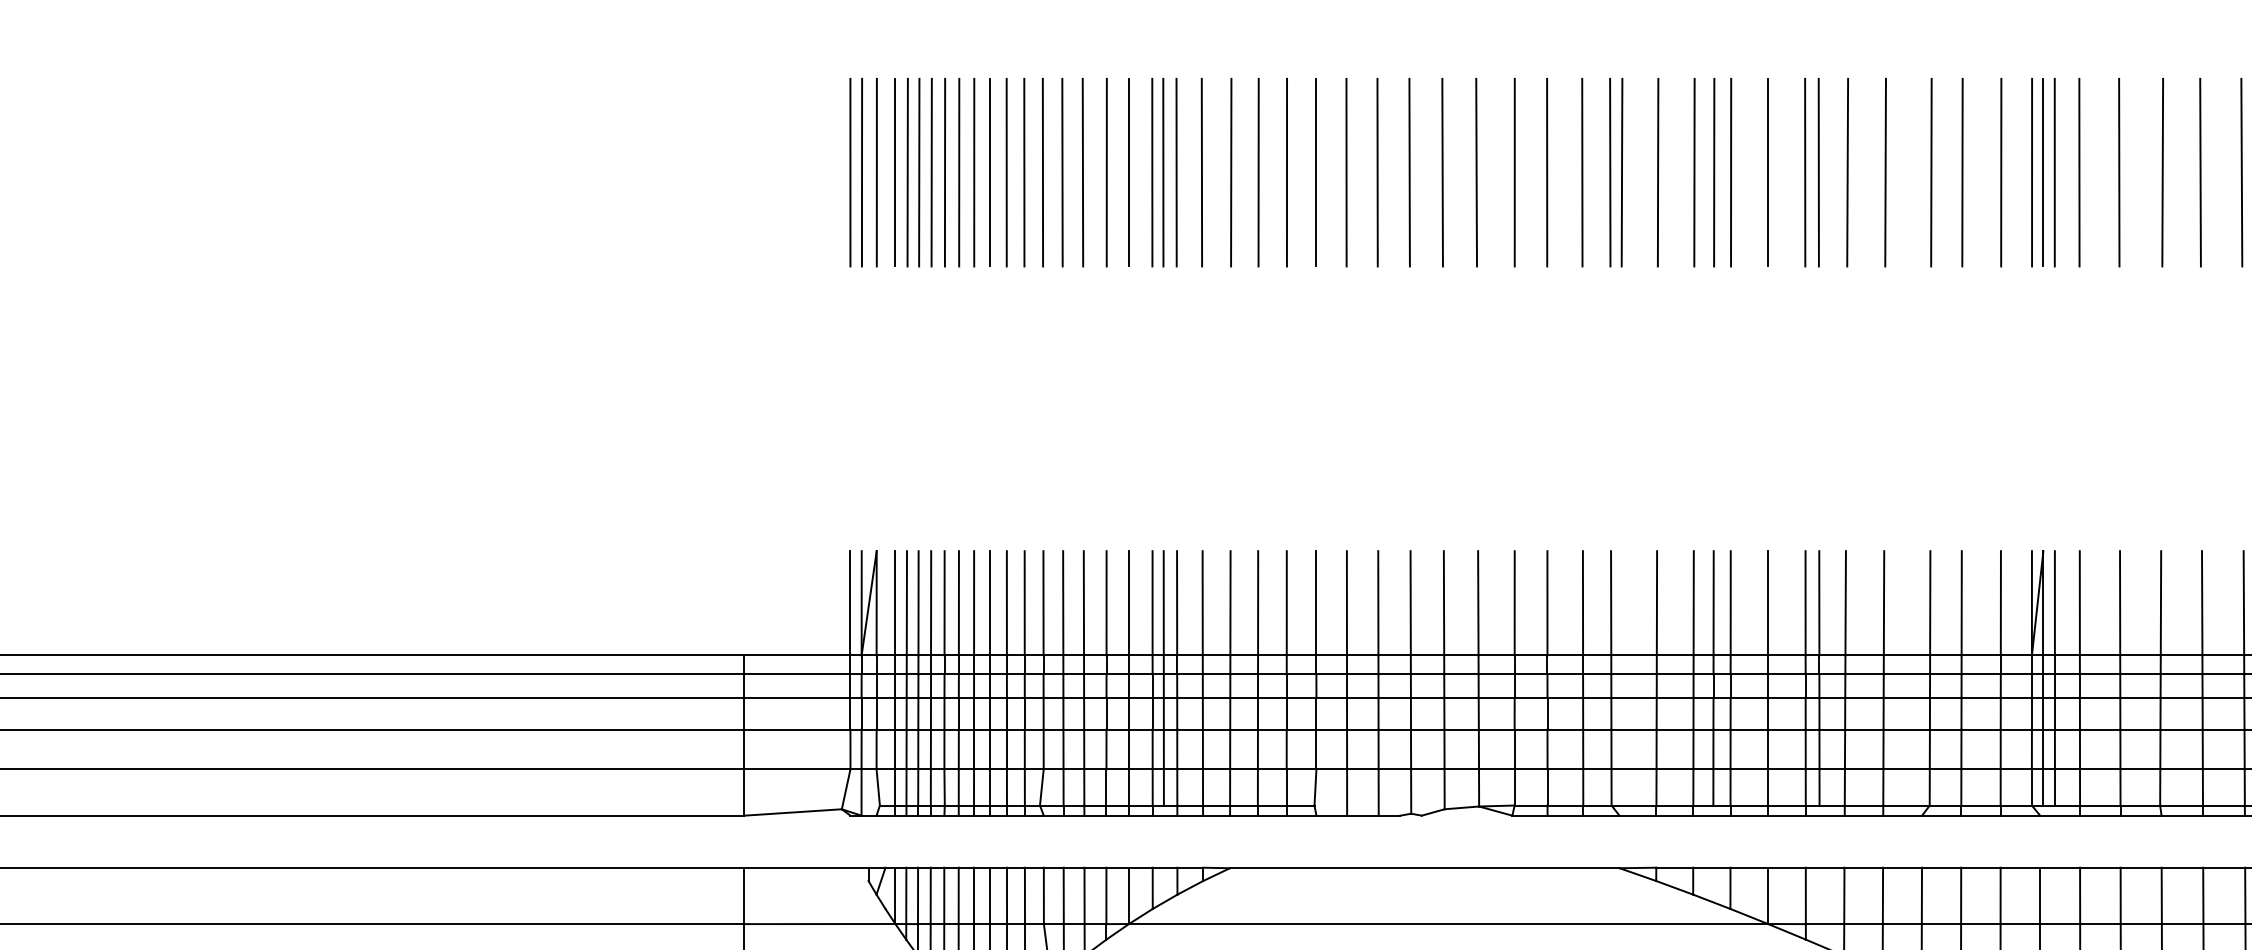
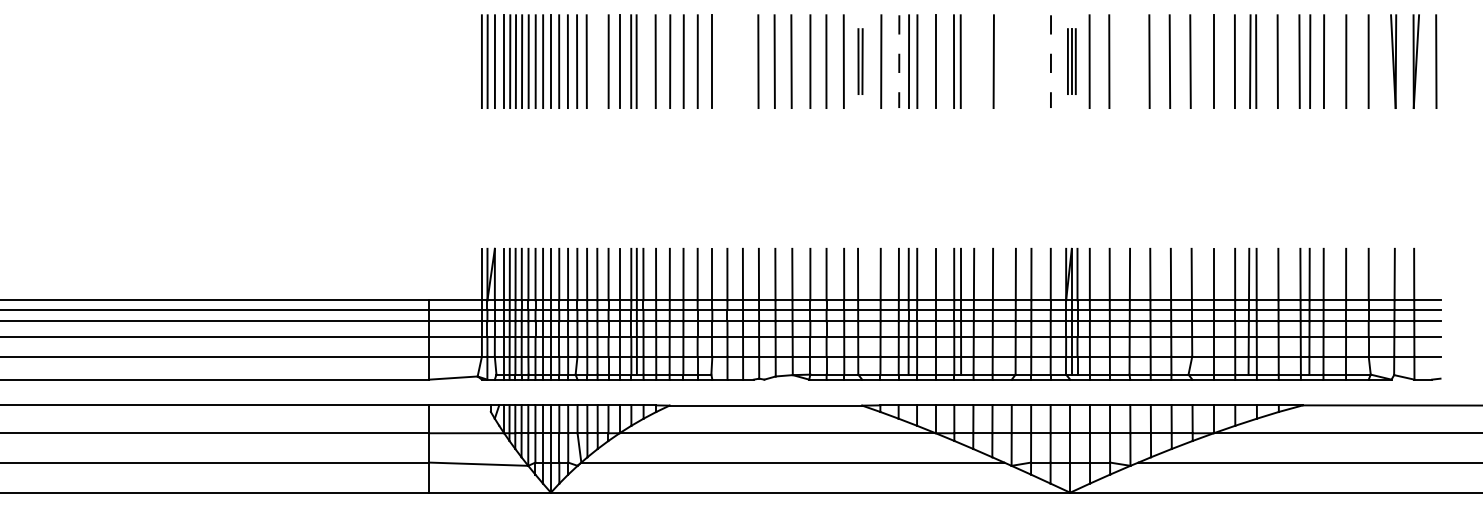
line: (1082, 172) -> (596, 61), removed
line: (1177, 172) -> (643, 61), removed
line: (1347, 172) -> (727, 61), removed
line: (1377, 172) -> (742, 61), removed
part: (1616, 172) -> (860, 61), size x0.7
line: (1846, 172) -> (974, 61), removed
line: (1931, 172) -> (1016, 61), removed
line: (1961, 172) -> (1031, 61), removed
part: (2042, 172) -> (1071, 61), size x0.7
line: (2162, 172) -> (1130, 61), removed
line: (1694, 174) -> (899, 62), solid -> dashed
line: (2000, 174) -> (1050, 62), solid -> dashed

